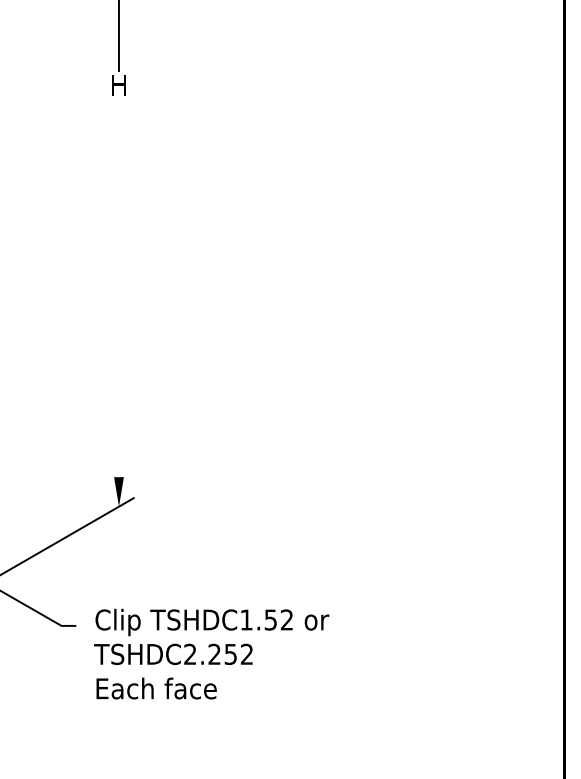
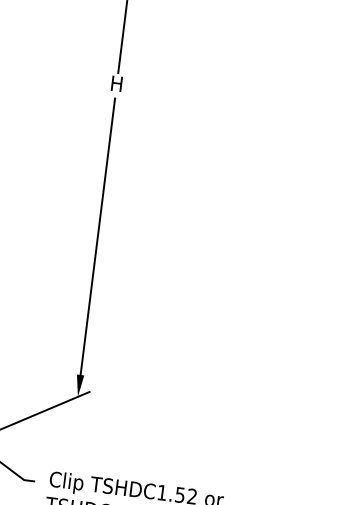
line: (119, 290) -> (98, 236), added

